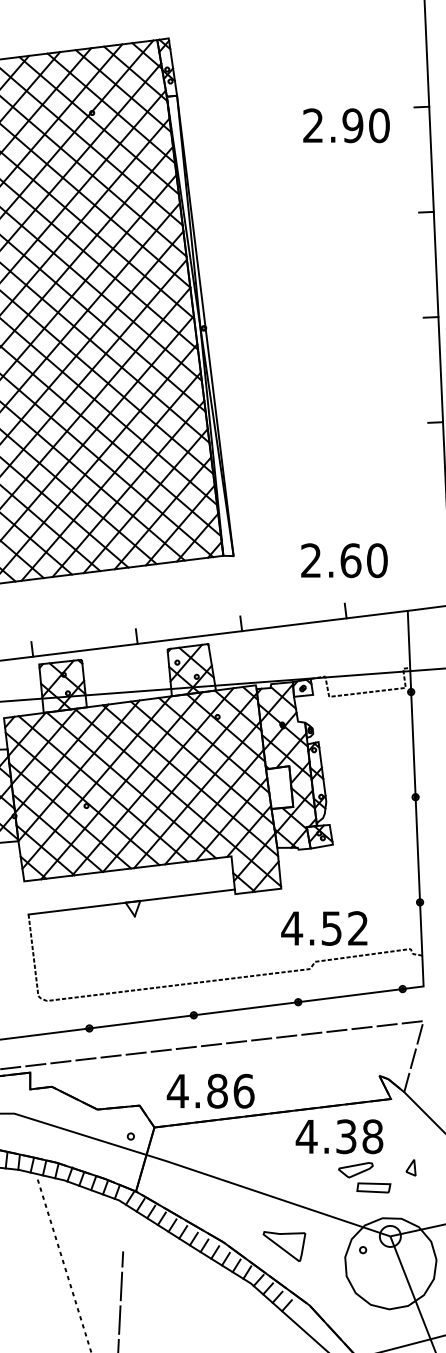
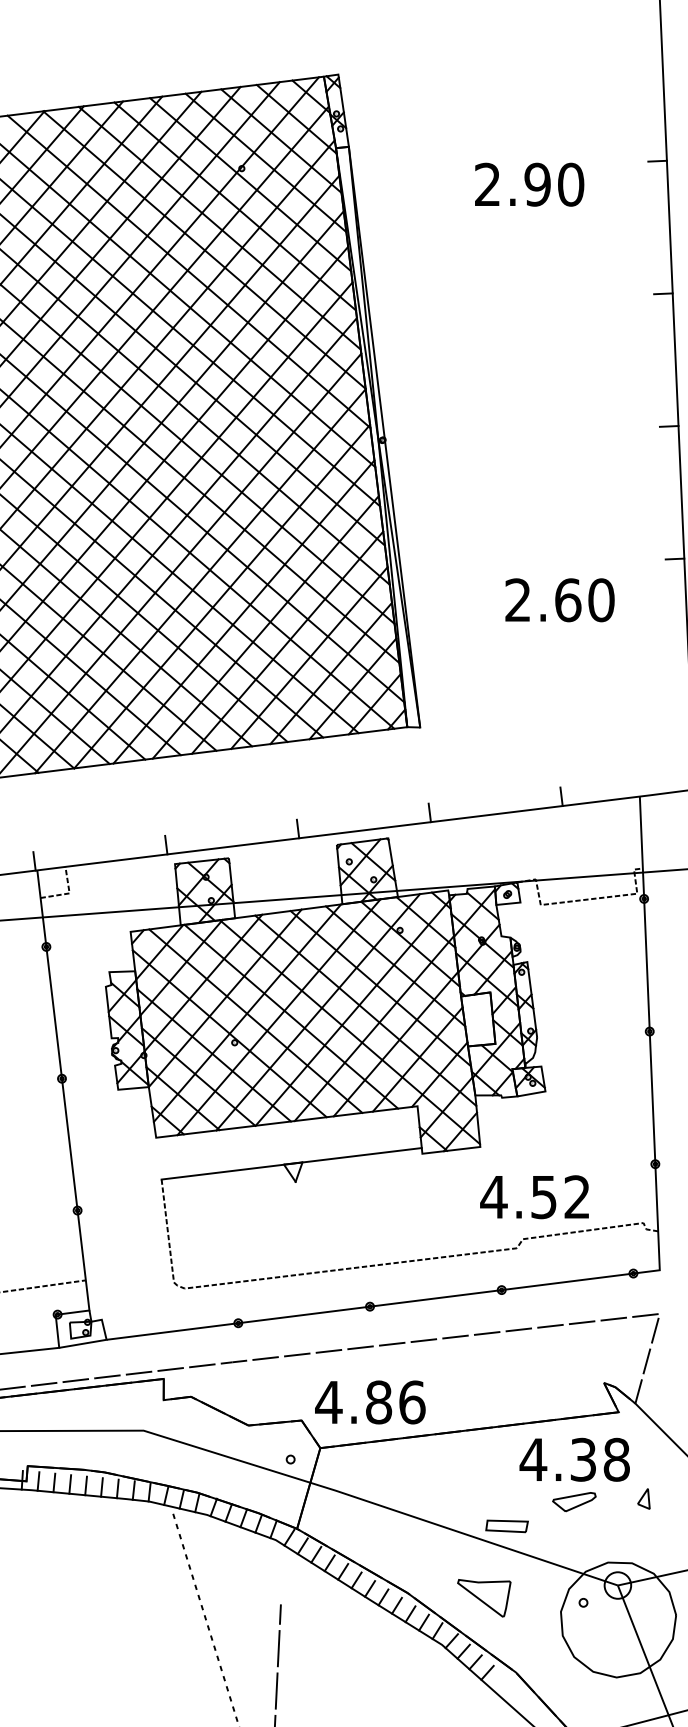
text: (346, 125) -> (529, 184), moved
text: (344, 560) -> (559, 600), moved
text: (210, 1091) -> (370, 1402), moved
text: (339, 1136) -> (574, 1459), moved
part: (373, 1188) -> (506, 1526), moved

